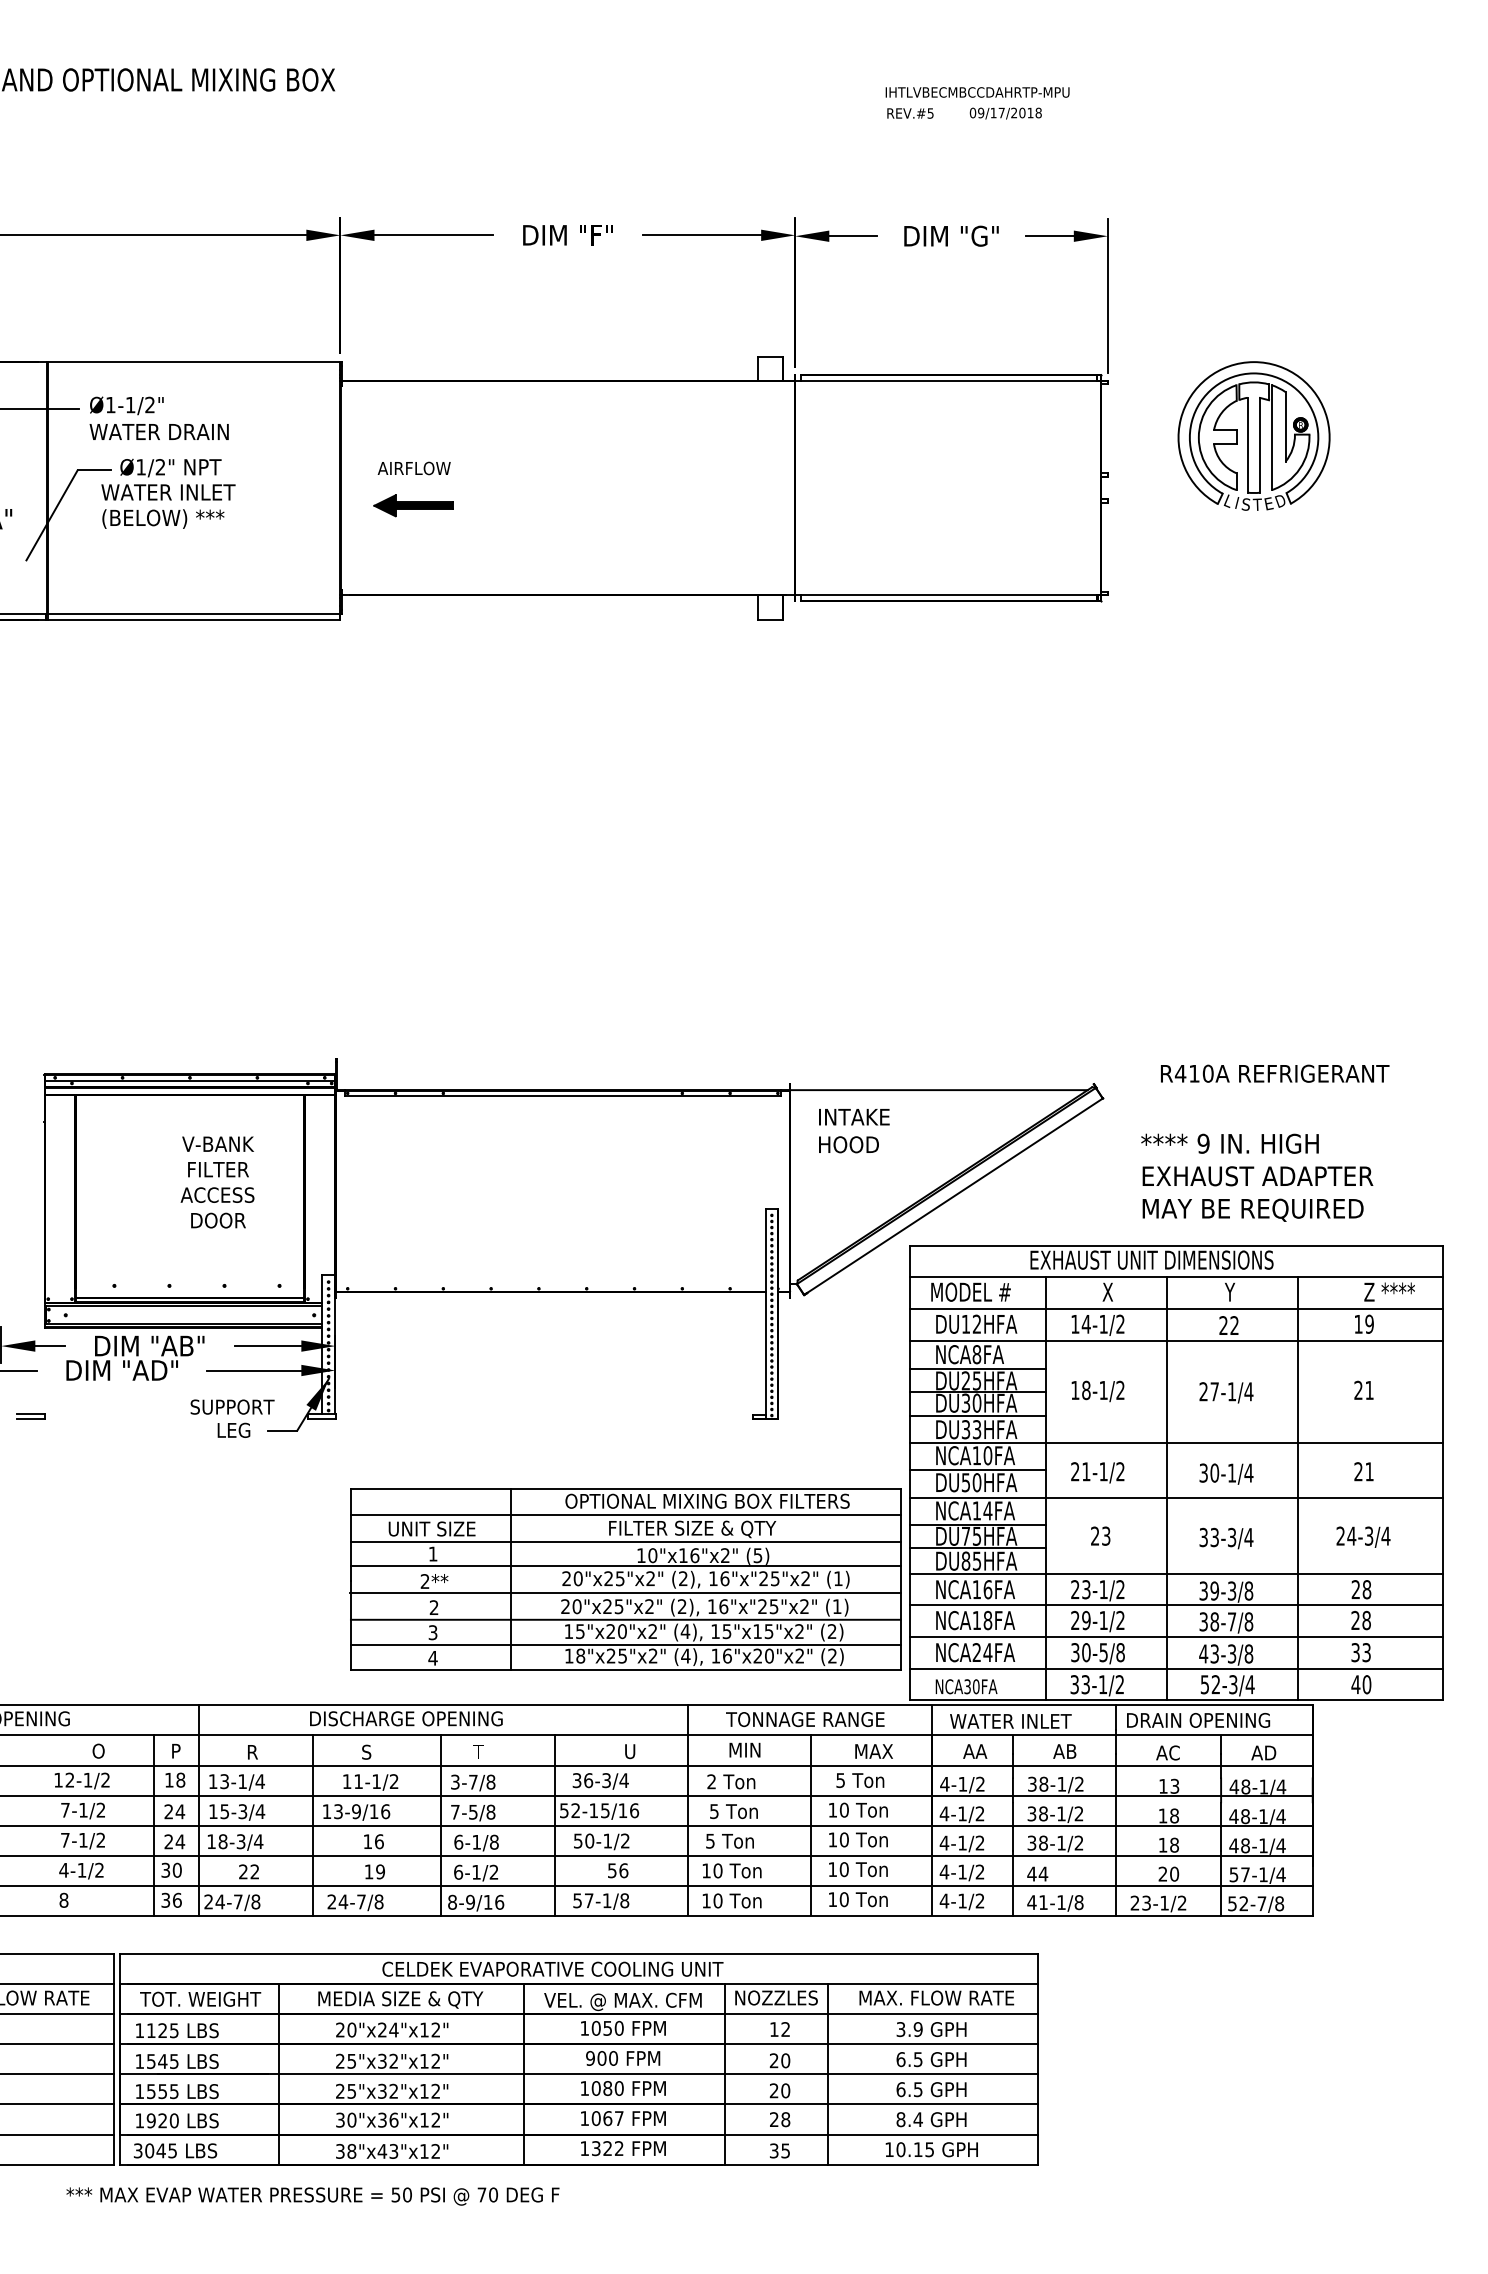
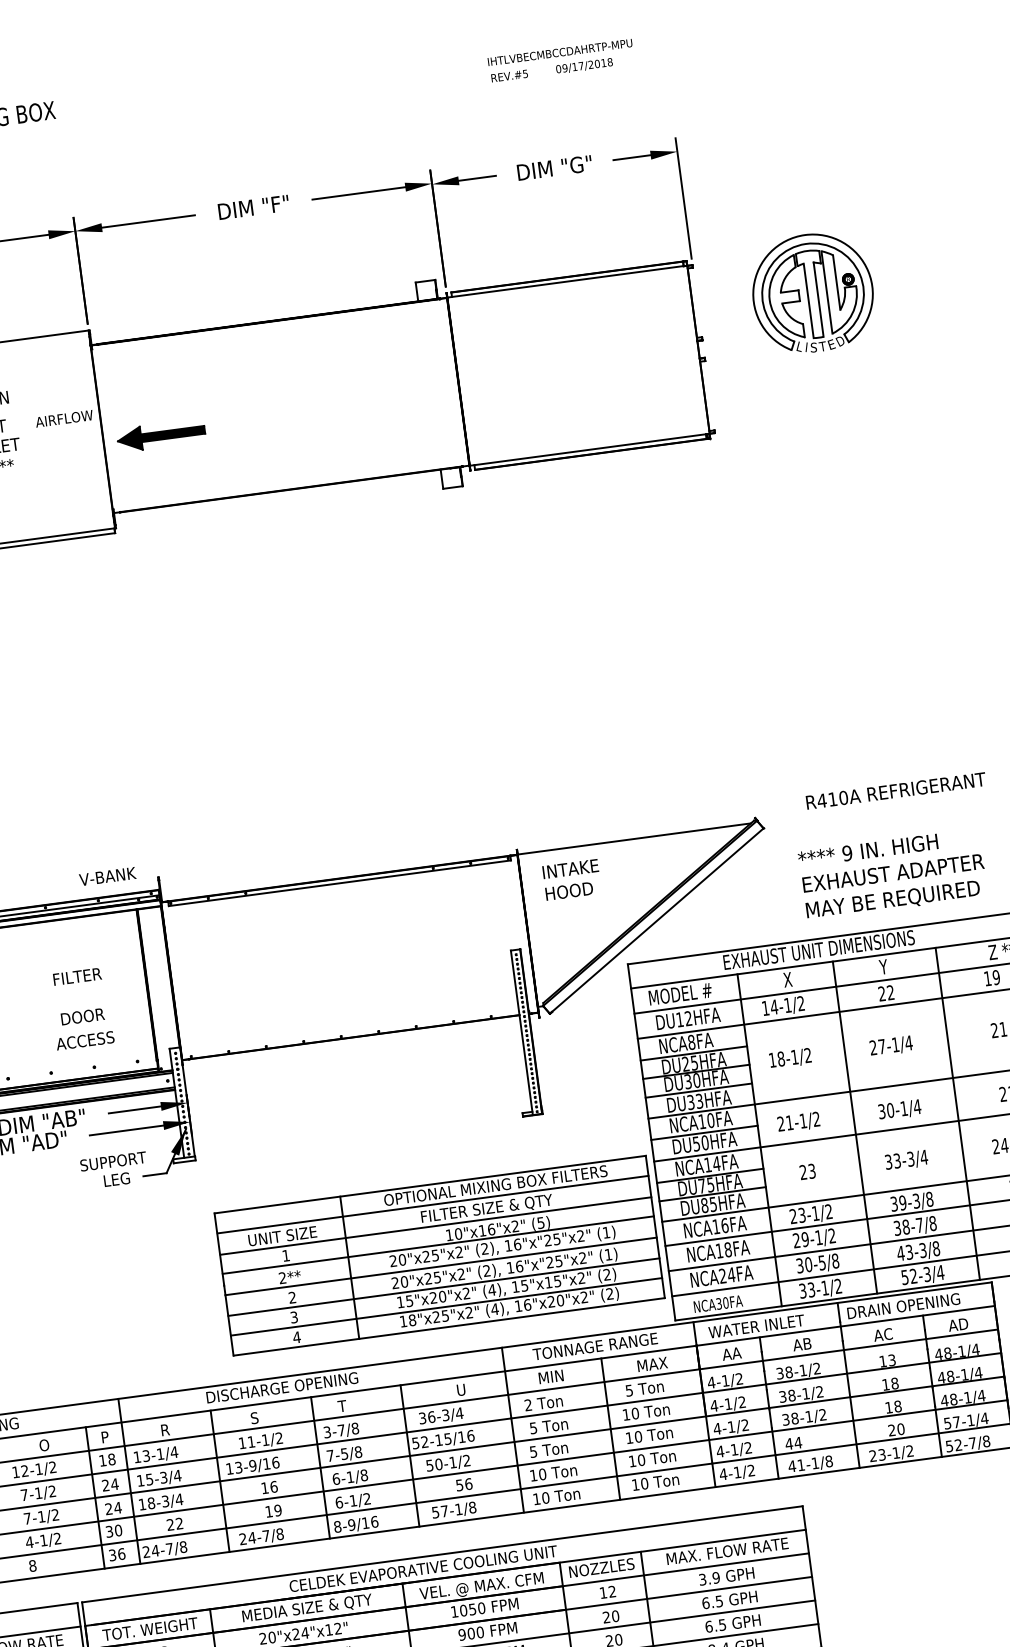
text: (413, 468) -> (63, 418), moved
part: (413, 505) -> (160, 435), size x1.4
text: (217, 1143) -> (107, 876), moved
text: (217, 1194) -> (85, 1040), moved

